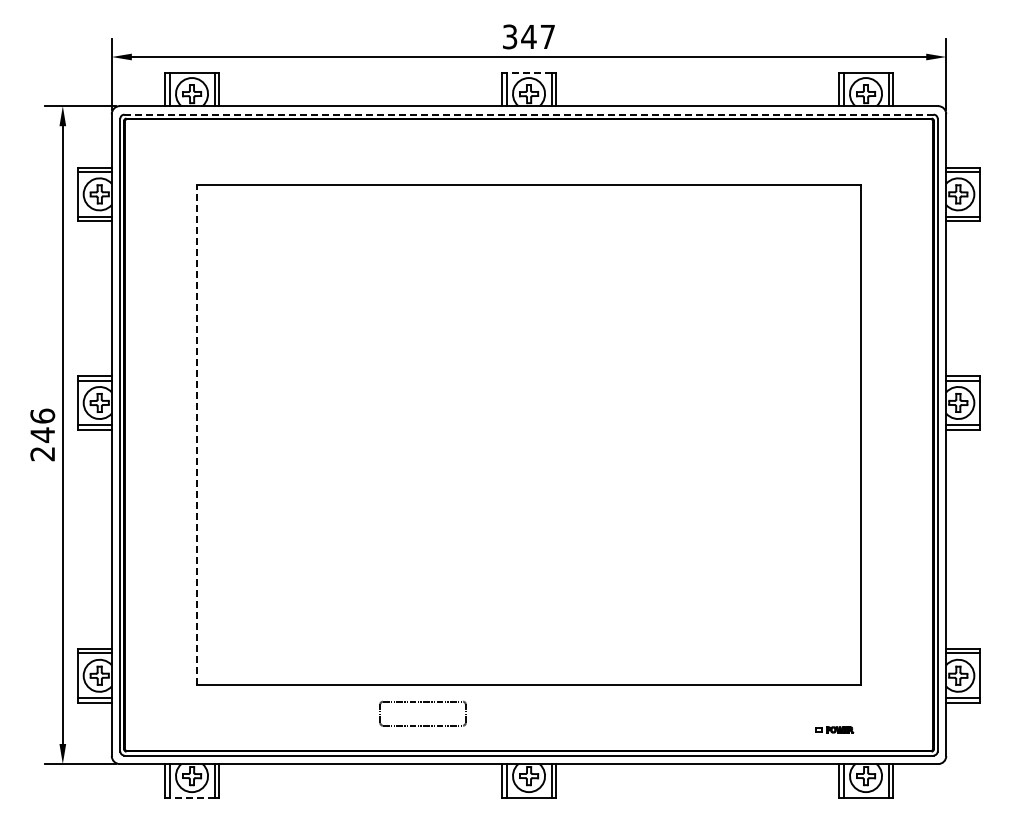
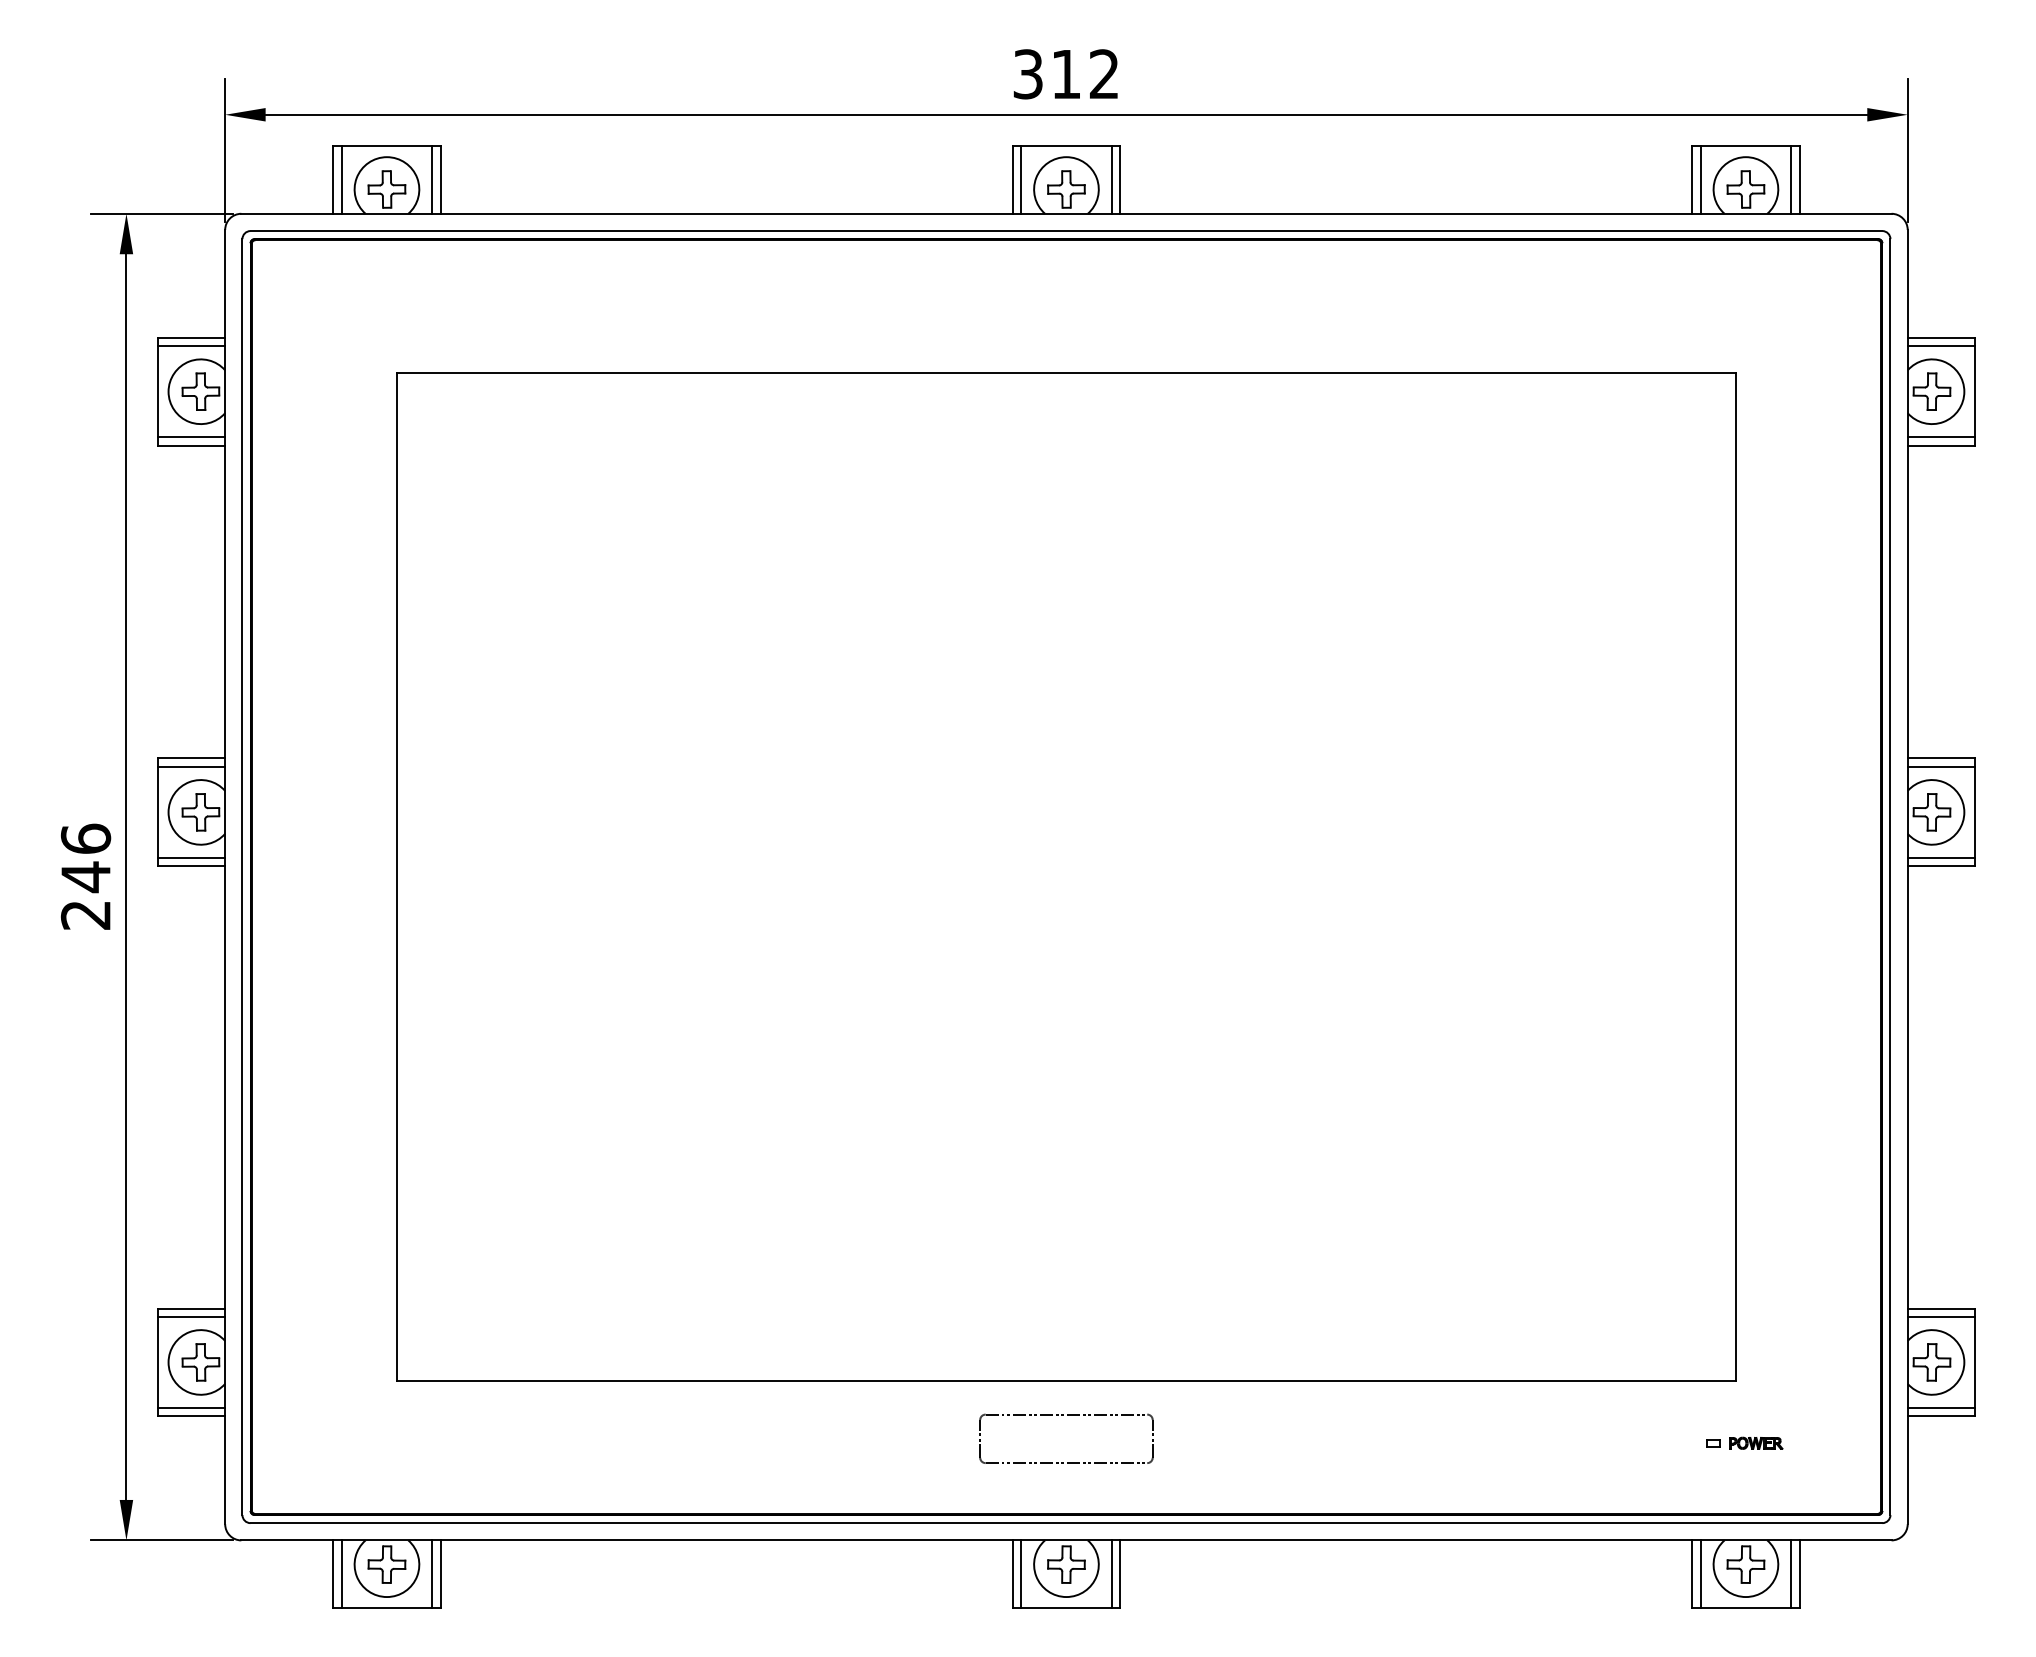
text: (537, 36) -> (1083, 73), 347 -> 312
line: (528, 72) -> (1065, 145), dashed -> solid
line: (529, 114) -> (1067, 230), dashed -> solid
line: (196, 435) -> (395, 877), dashed -> solid
part: (421, 702) -> (1063, 1416), moved
part: (834, 729) -> (1744, 1442), moved
line: (191, 797) -> (385, 1607), dashed -> solid

